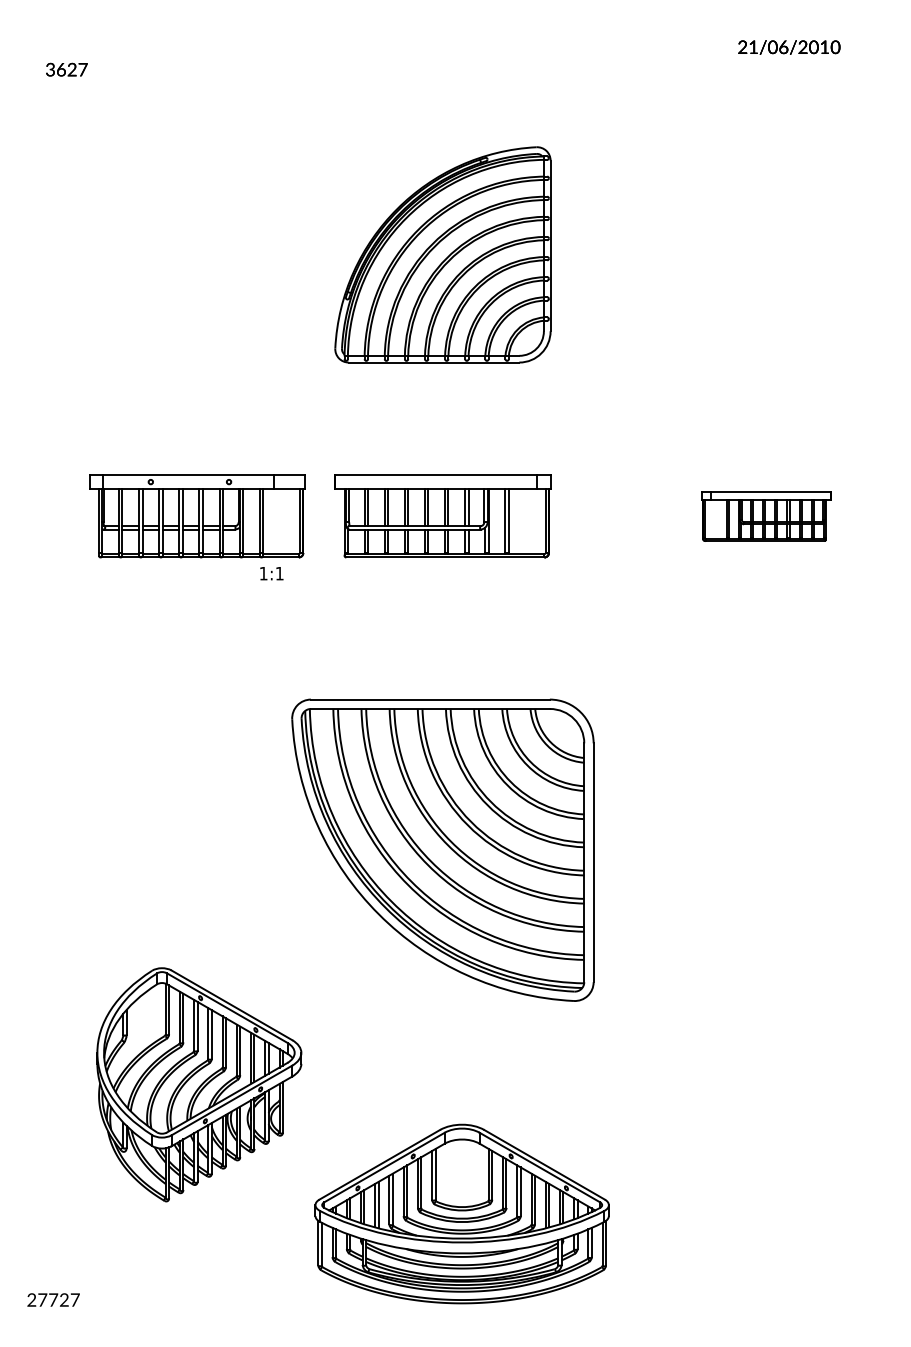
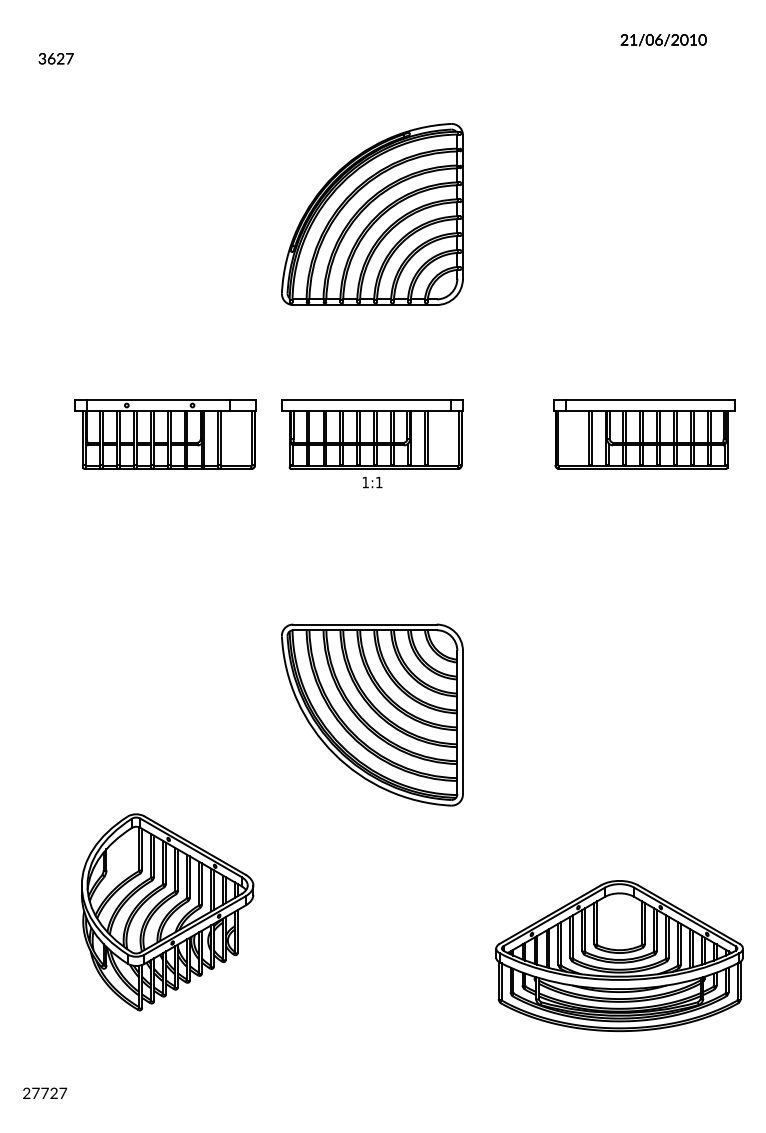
part: (766, 516) -> (644, 434), size x1.67
text: (271, 573) -> (372, 482), moved
part: (443, 849) -> (372, 714), size x0.71
part: (462, 1214) -> (619, 956), moved

